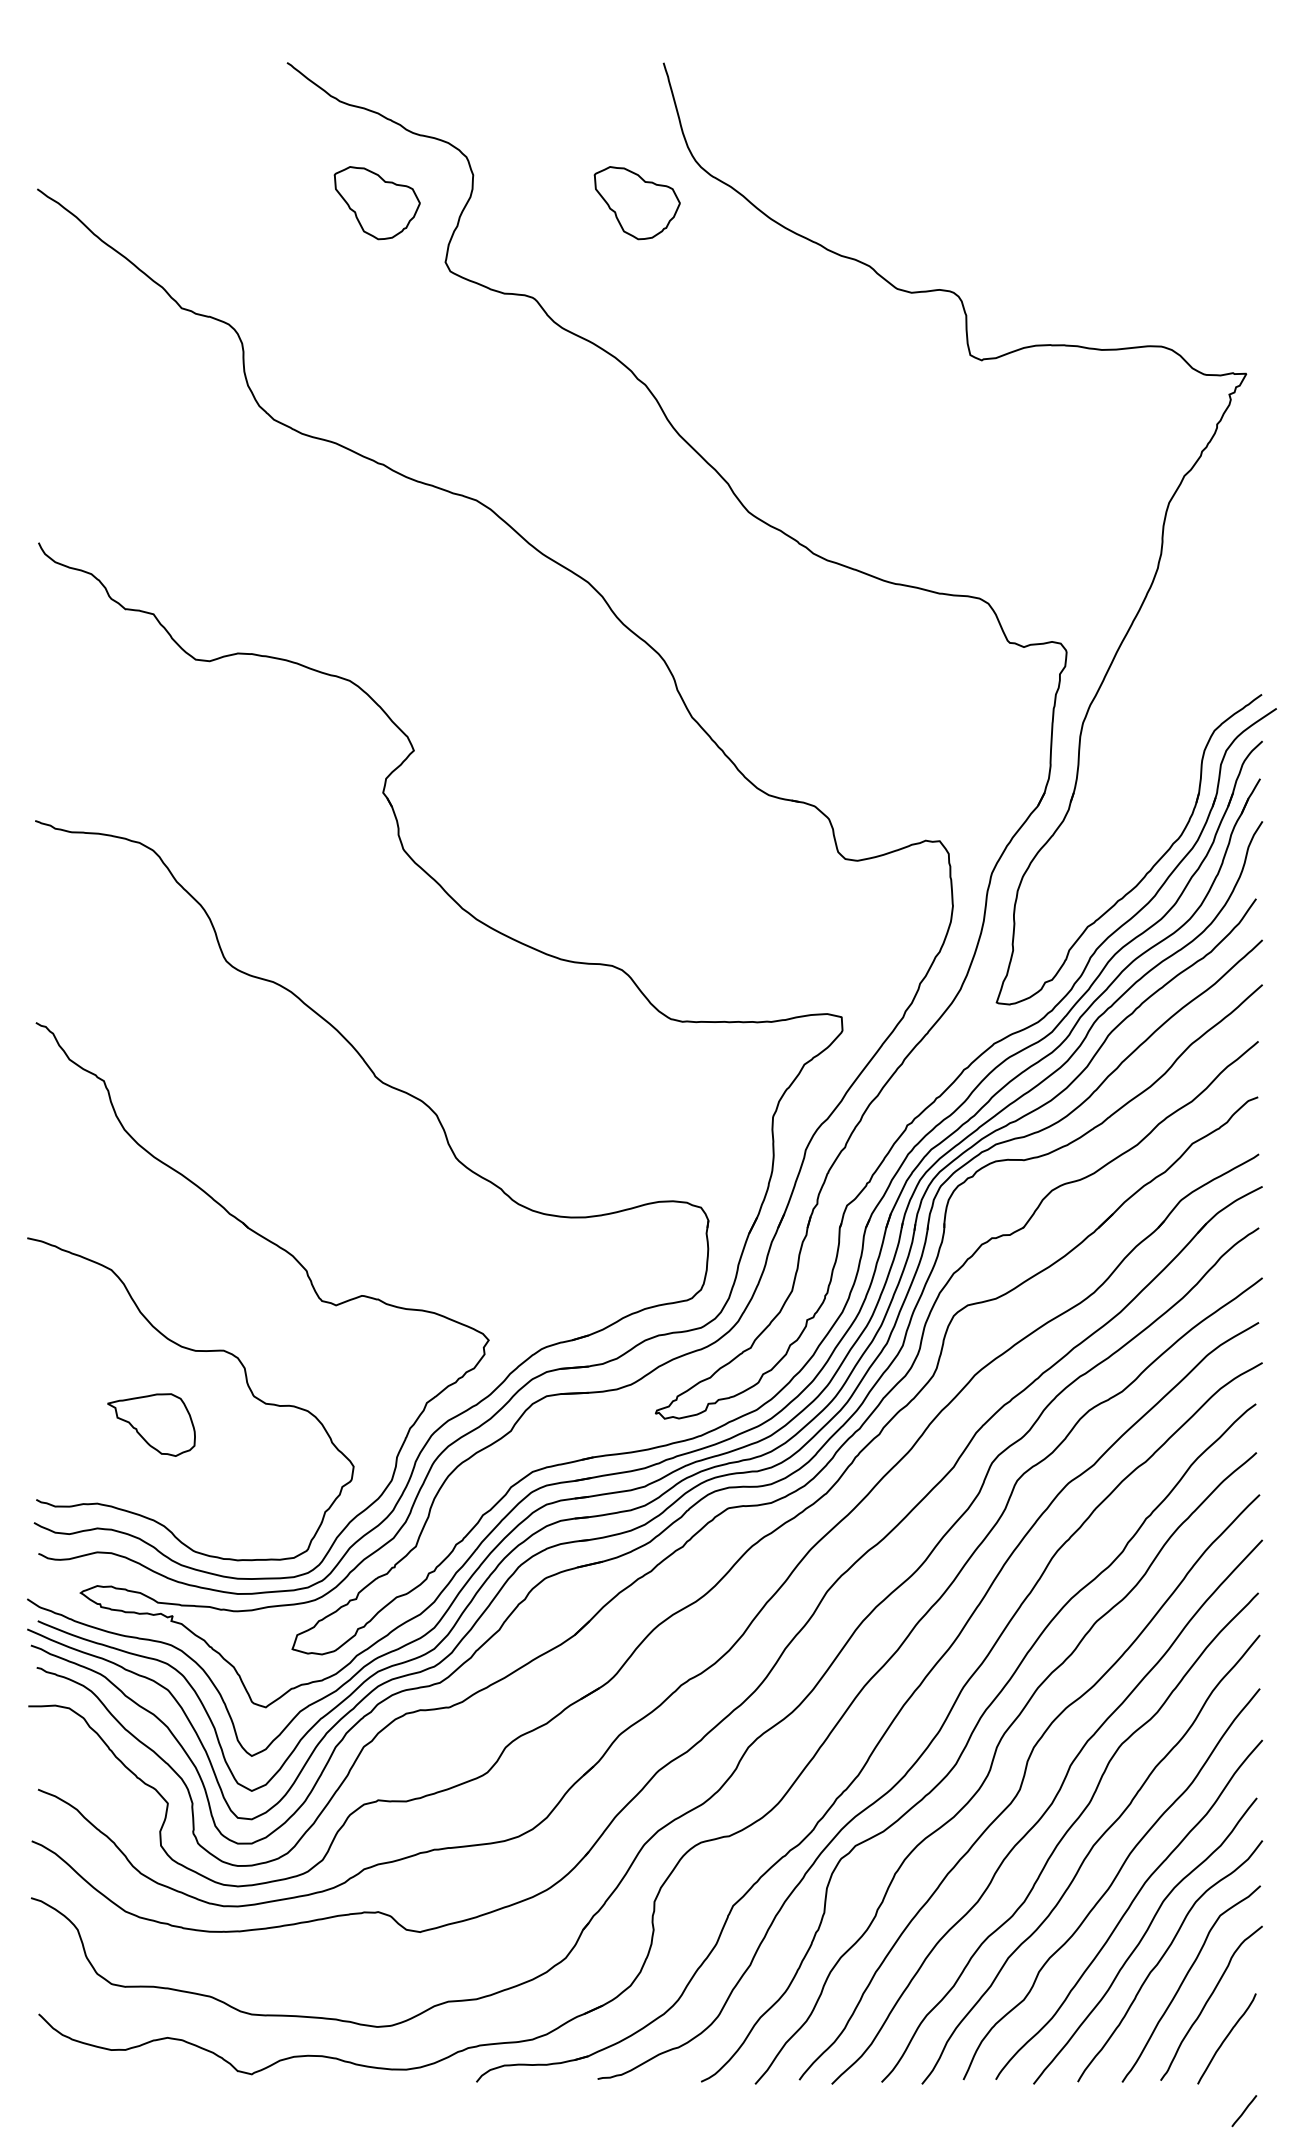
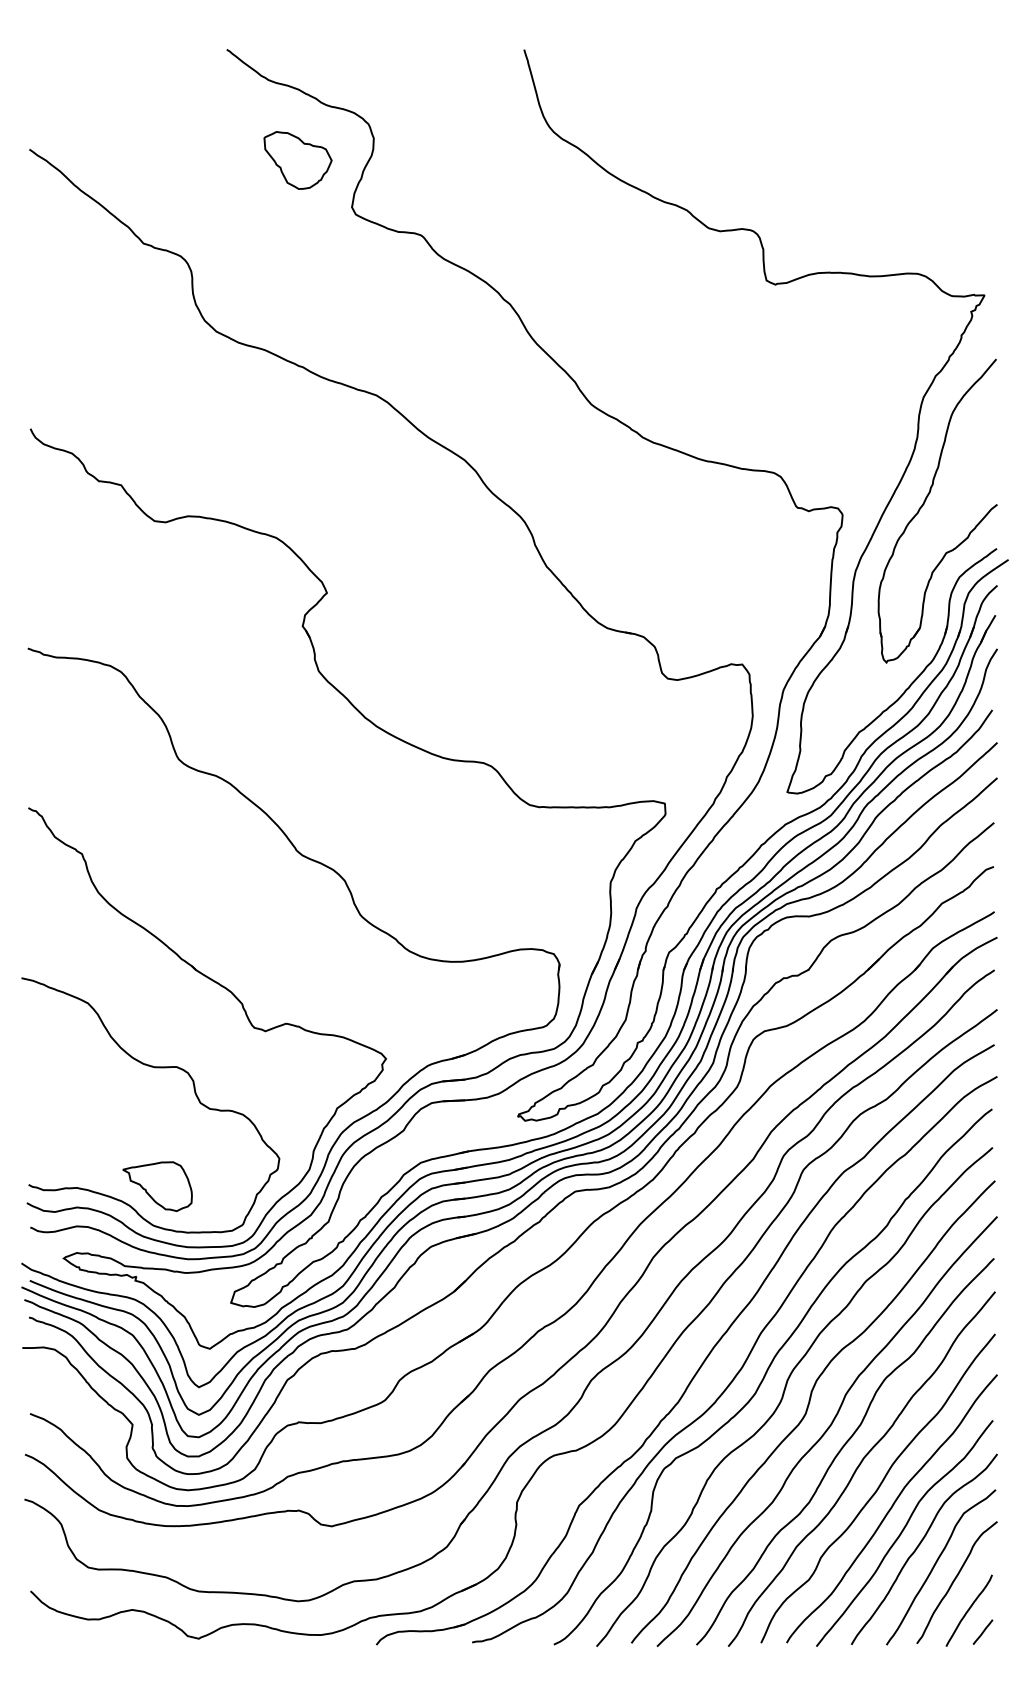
part: (636, 203) -> (502, 160), removed
part: (1170, 637) -> (924, 503), added
part: (151, 1424) -> (157, 1186), moved
line: (1244, 2111) -> (983, 1632), moved

